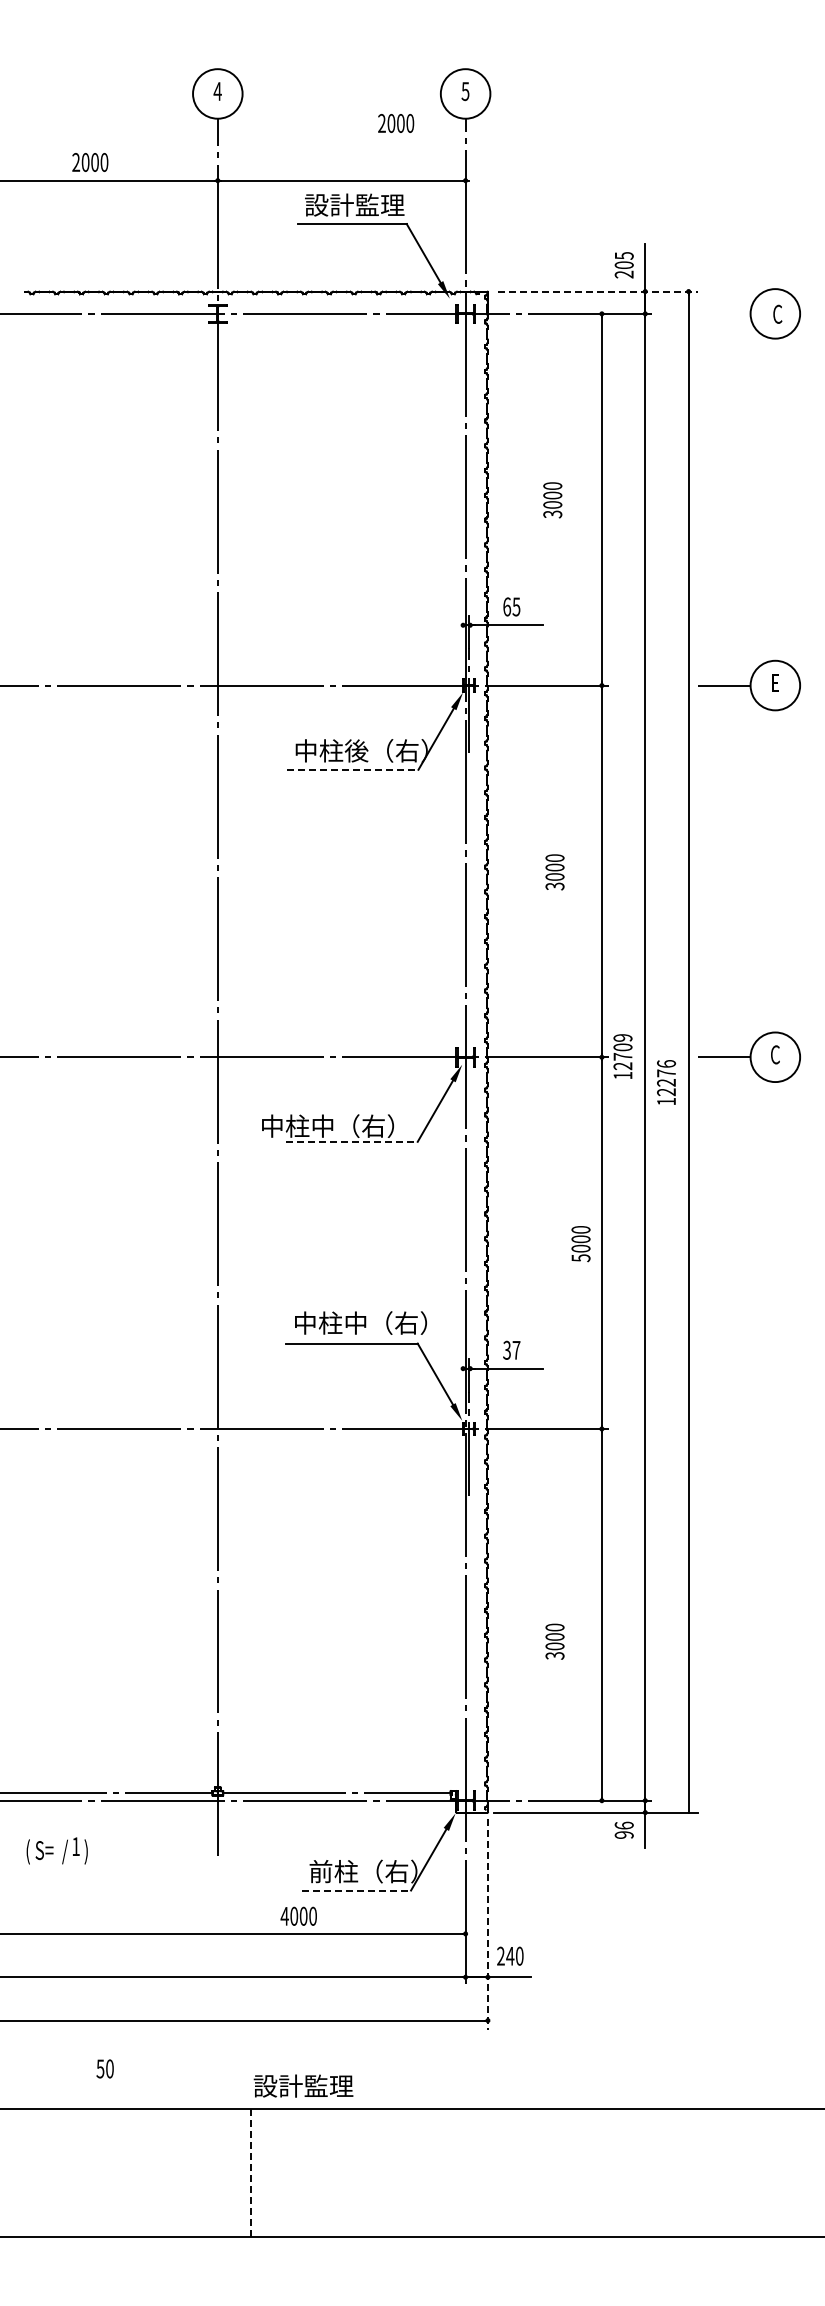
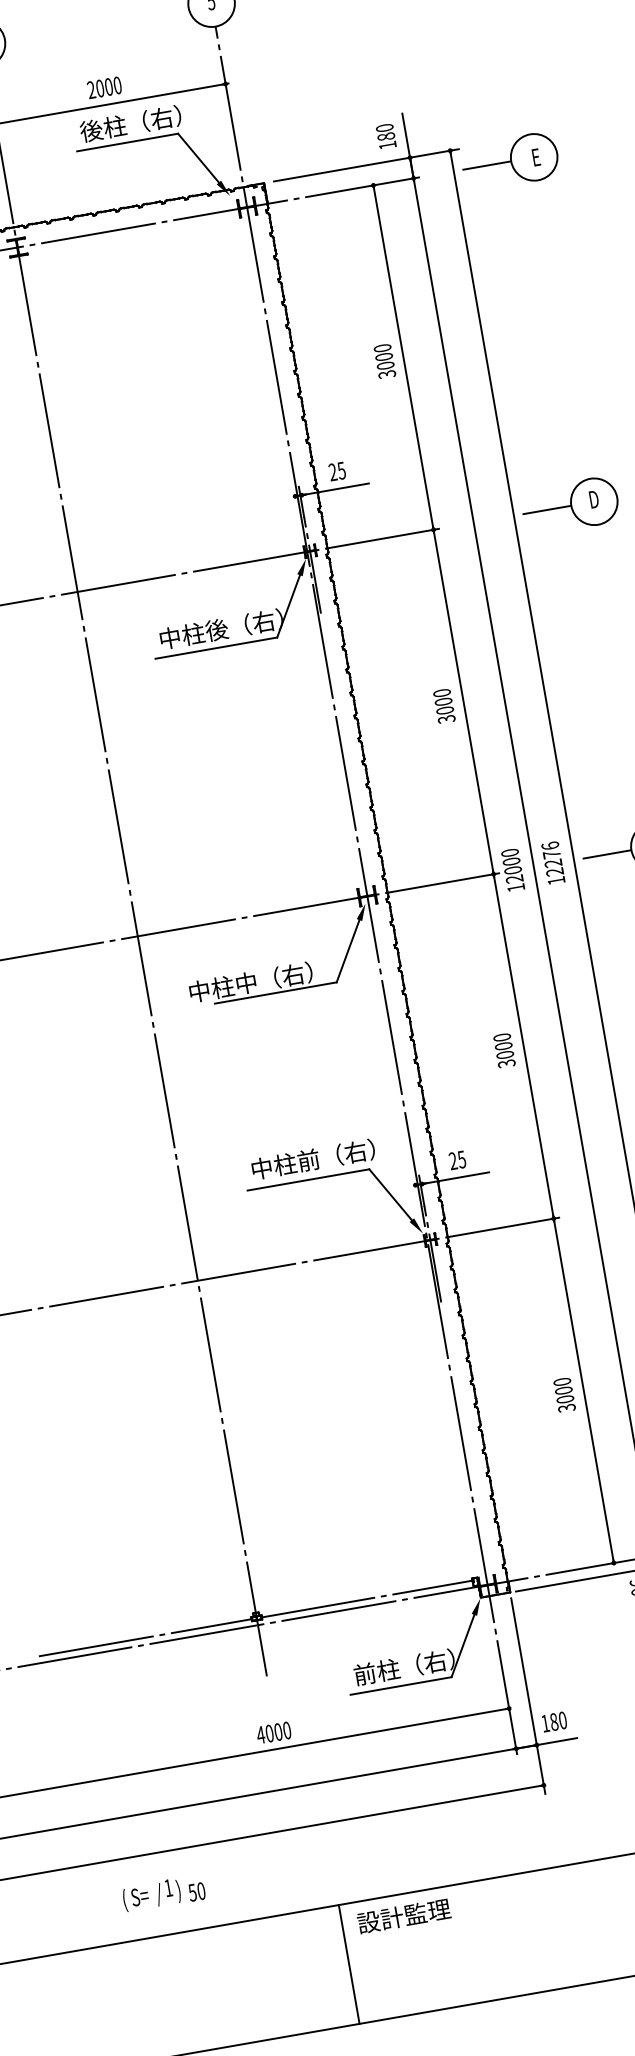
text: (396, 123) -> (104, 87), moved
text: (358, 204) -> (130, 123), 設計監理 -> 後柱（右）
text: (623, 265) -> (385, 137), 205 -> 180
line: (598, 291) -> (366, 165), dashed -> solid
line: (723, 313) -> (486, 165), added
text: (777, 313) -> (536, 156), C -> E
text: (552, 500) -> (384, 361), moved
text: (507, 606) -> (333, 471), 65 -> 25
text: (775, 682) -> (593, 498), E -> D
line: (352, 769) -> (216, 647), dashed -> solid
text: (554, 872) -> (443, 706), moved
text: (622, 1047) -> (511, 861), 12709 -> 12000
text: (666, 1082) -> (553, 863), moved
line: (352, 1141) -> (276, 992), dashed -> solid
text: (580, 1257) -> (506, 1063), 5000 -> 3000
text: (355, 1322) -> (308, 1159), 中柱中（右） -> 中柱前（右）
text: (511, 1350) -> (457, 1160), 37 -> 25
text: (554, 1641) -> (564, 1394), moved
text: (56, 1850) -> (151, 1894), moved
line: (357, 1890) -> (401, 1685), dashed -> solid
text: (298, 1915) -> (273, 1732), moved
line: (487, 1924) -> (527, 1696), dashed -> solid
text: (505, 1955) -> (549, 1722), 240 -> 180
text: (303, 2085) -> (403, 1915), moved
line: (251, 2172) -> (349, 1964), dashed -> solid

